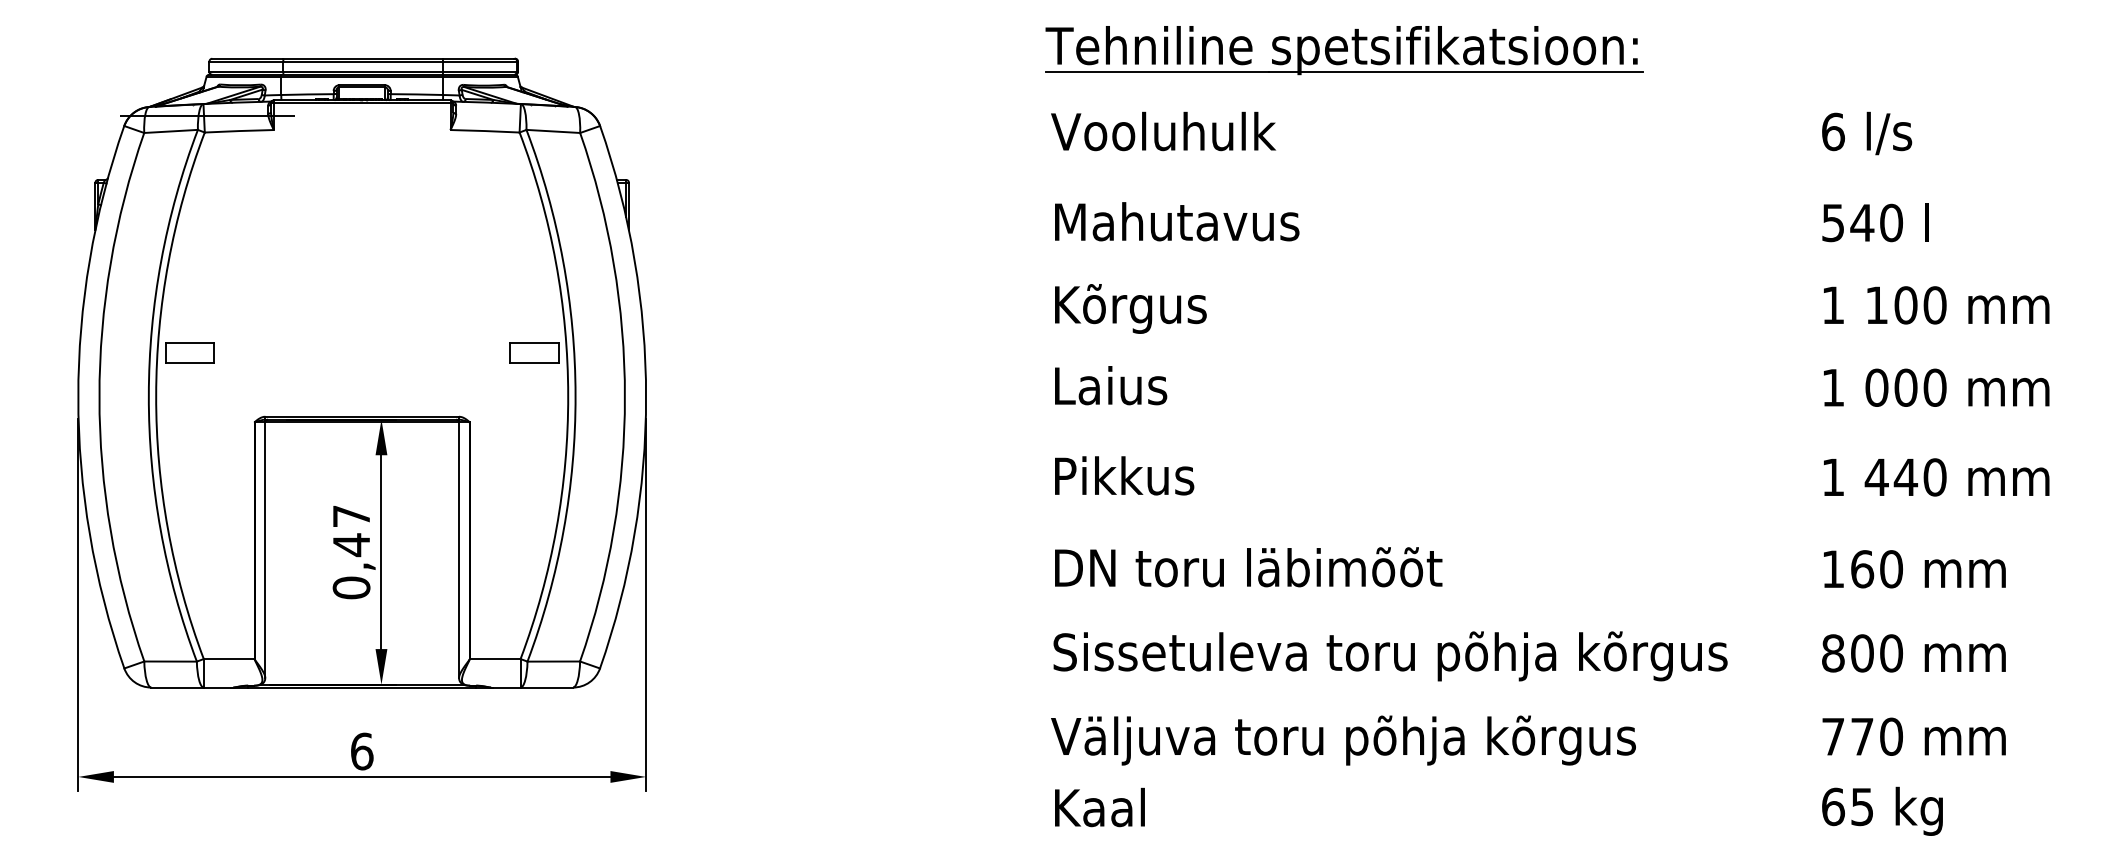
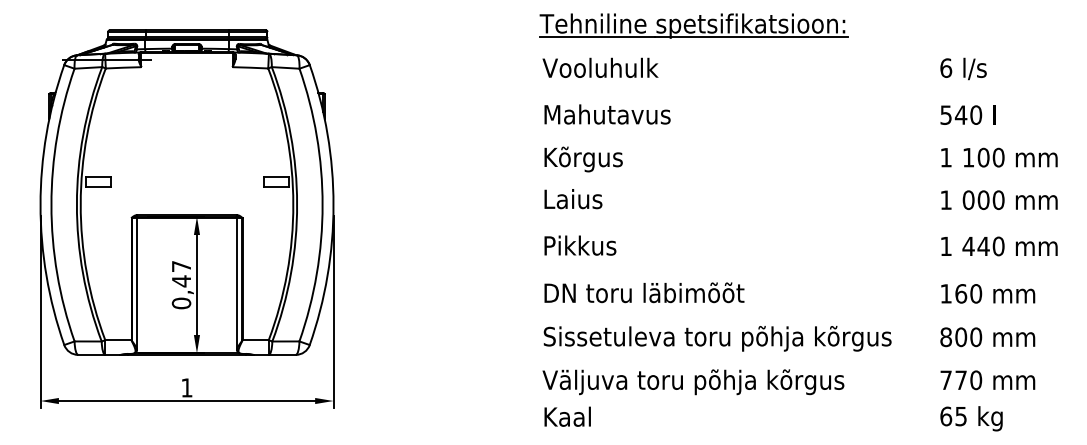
text: (361, 750) -> (186, 387), 6 -> 1

